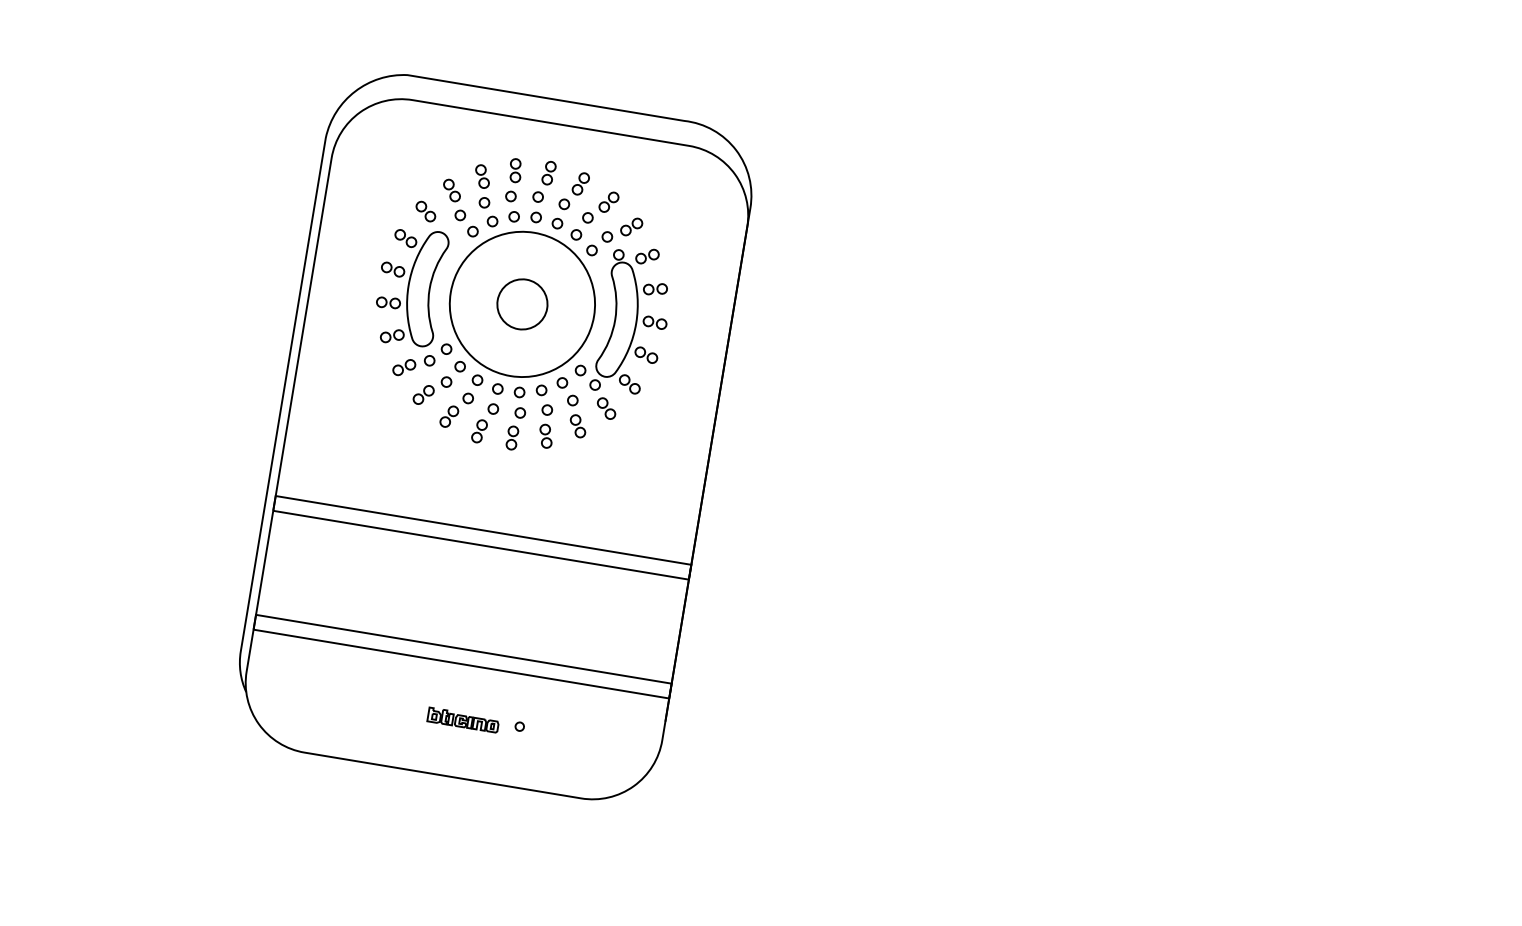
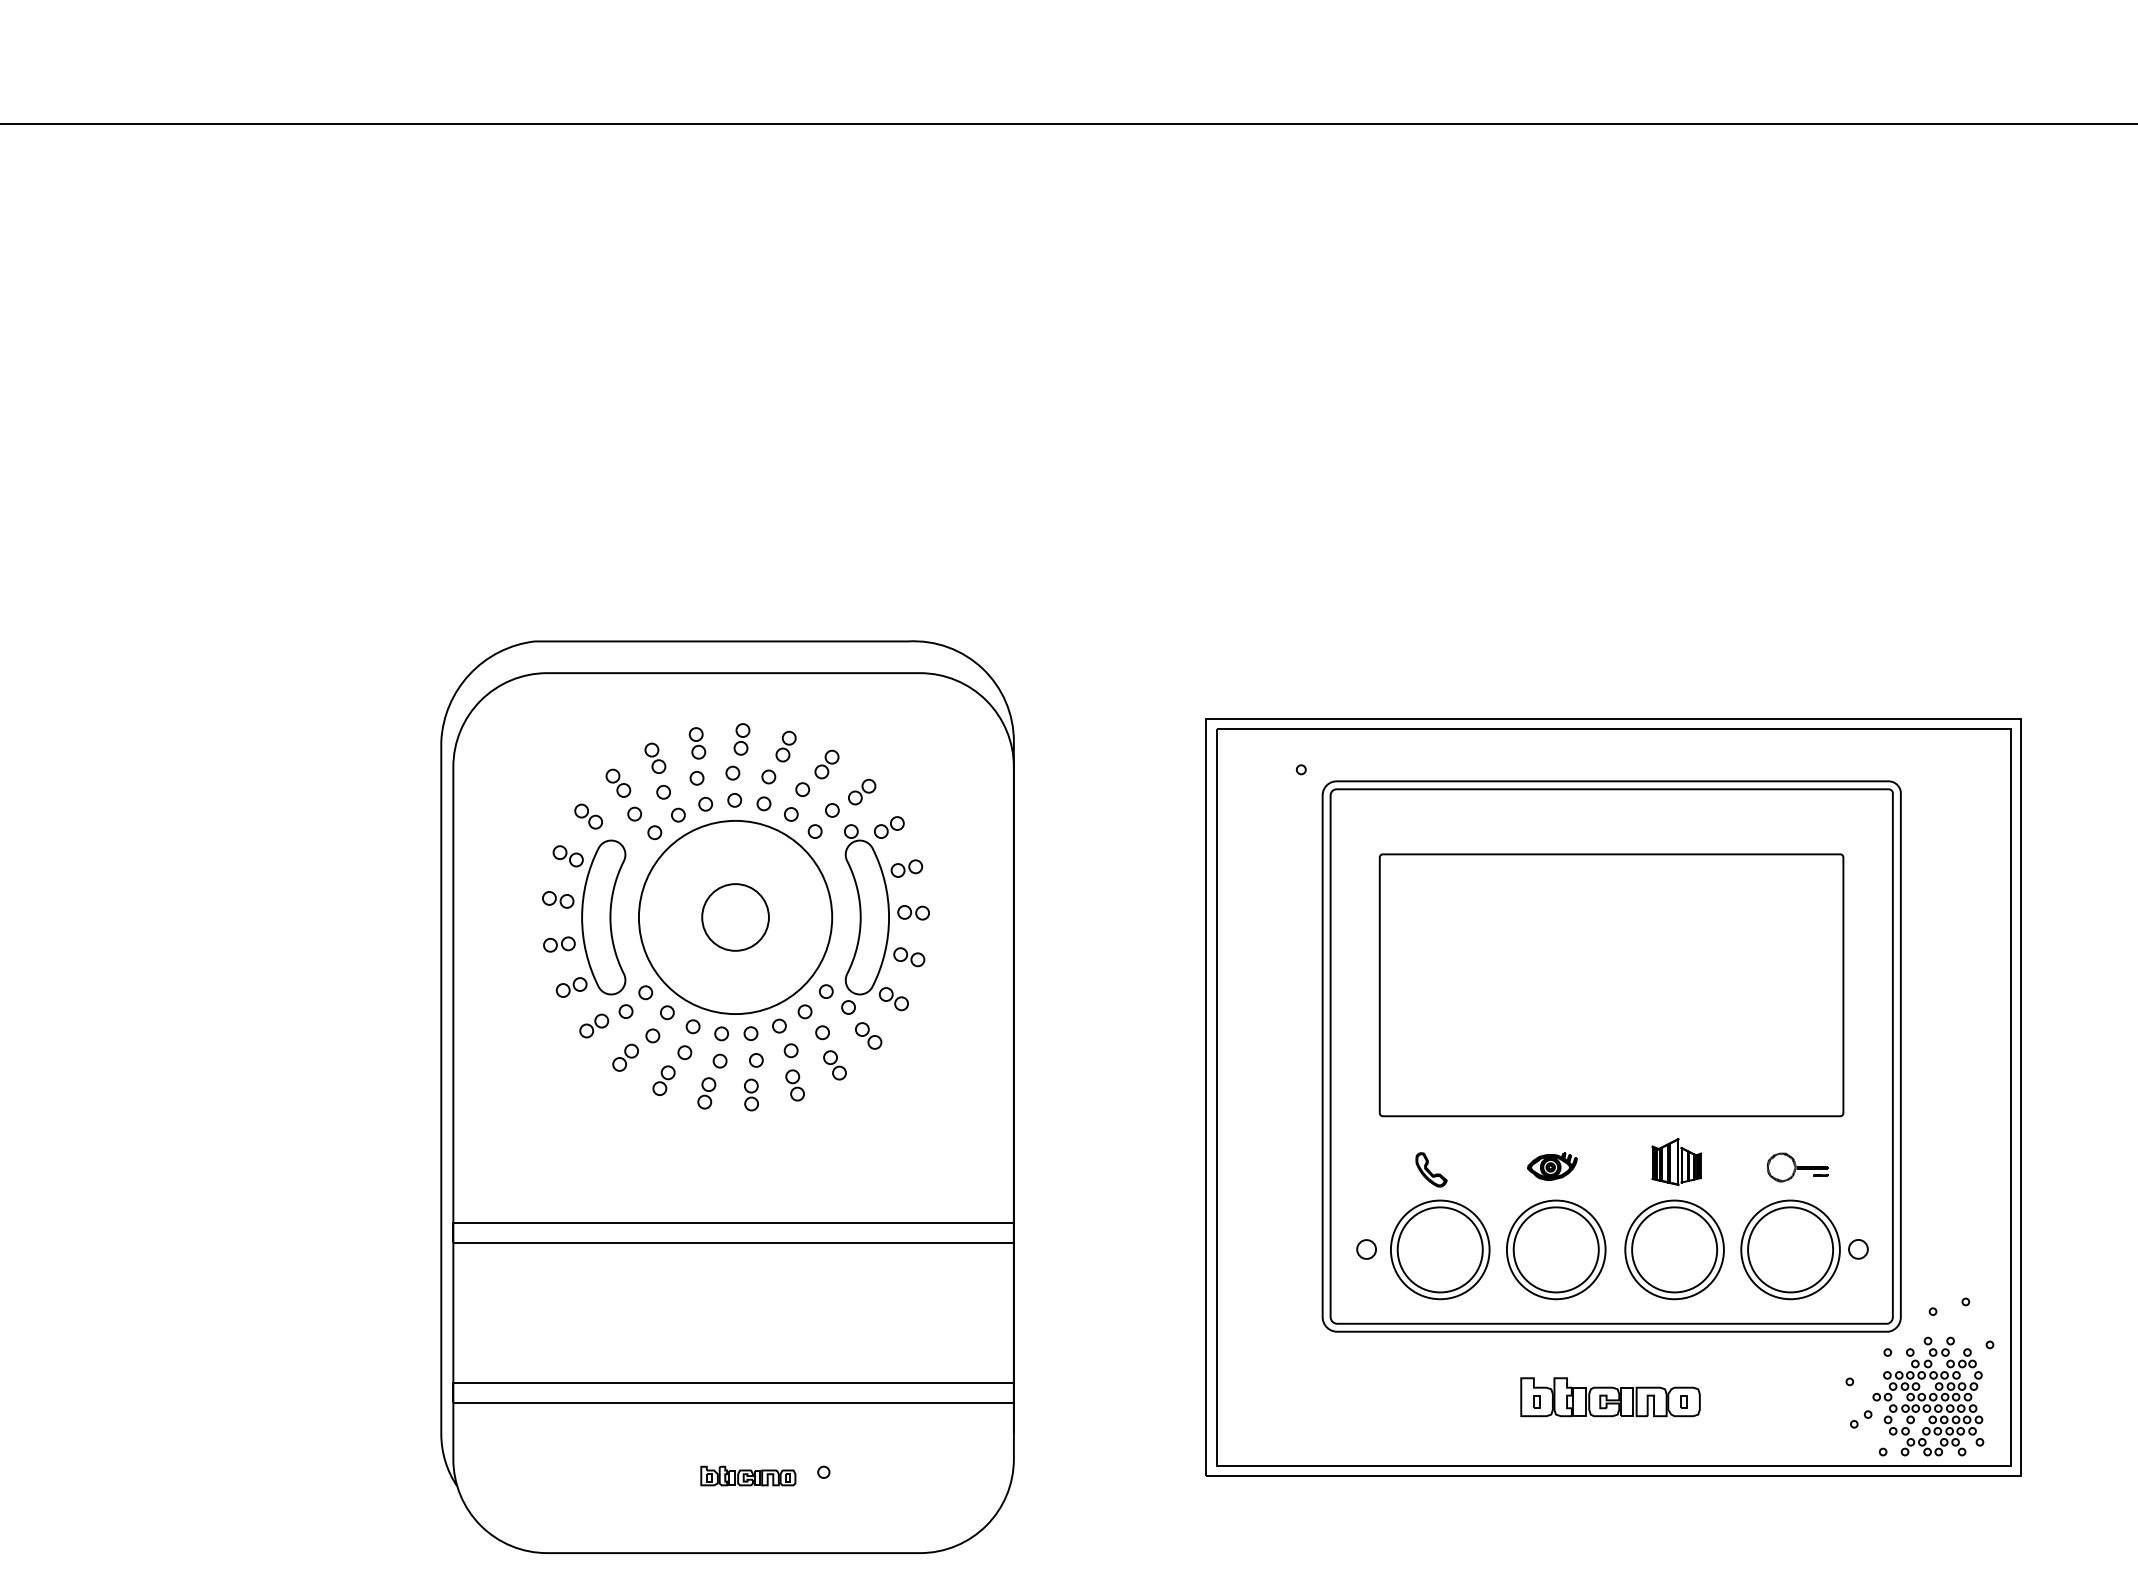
part: (1151, 545) -> (1613, 1097), added

